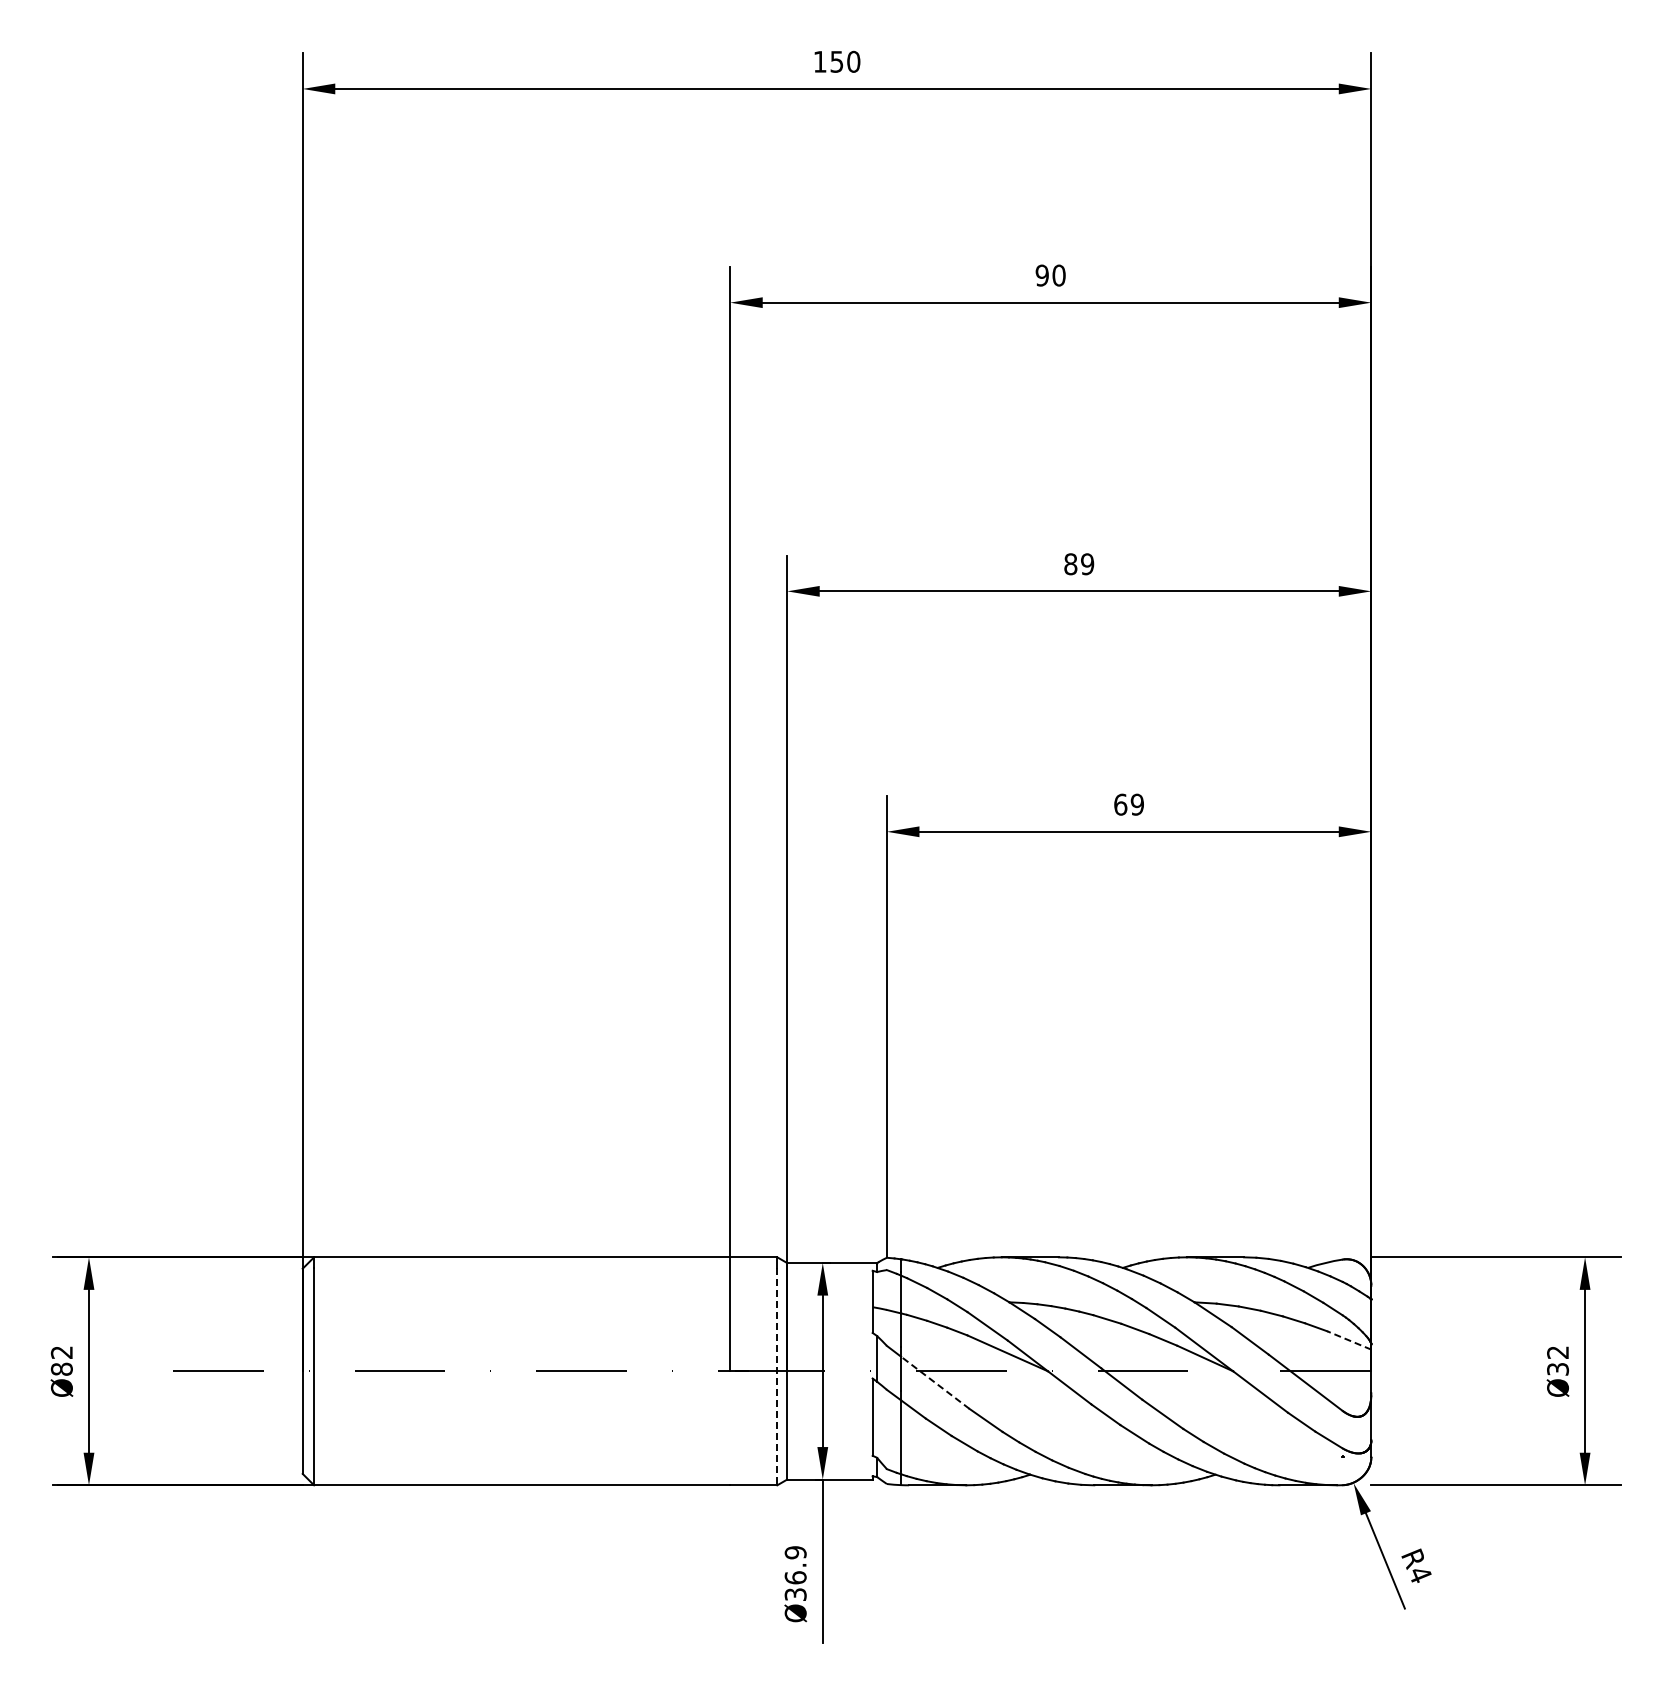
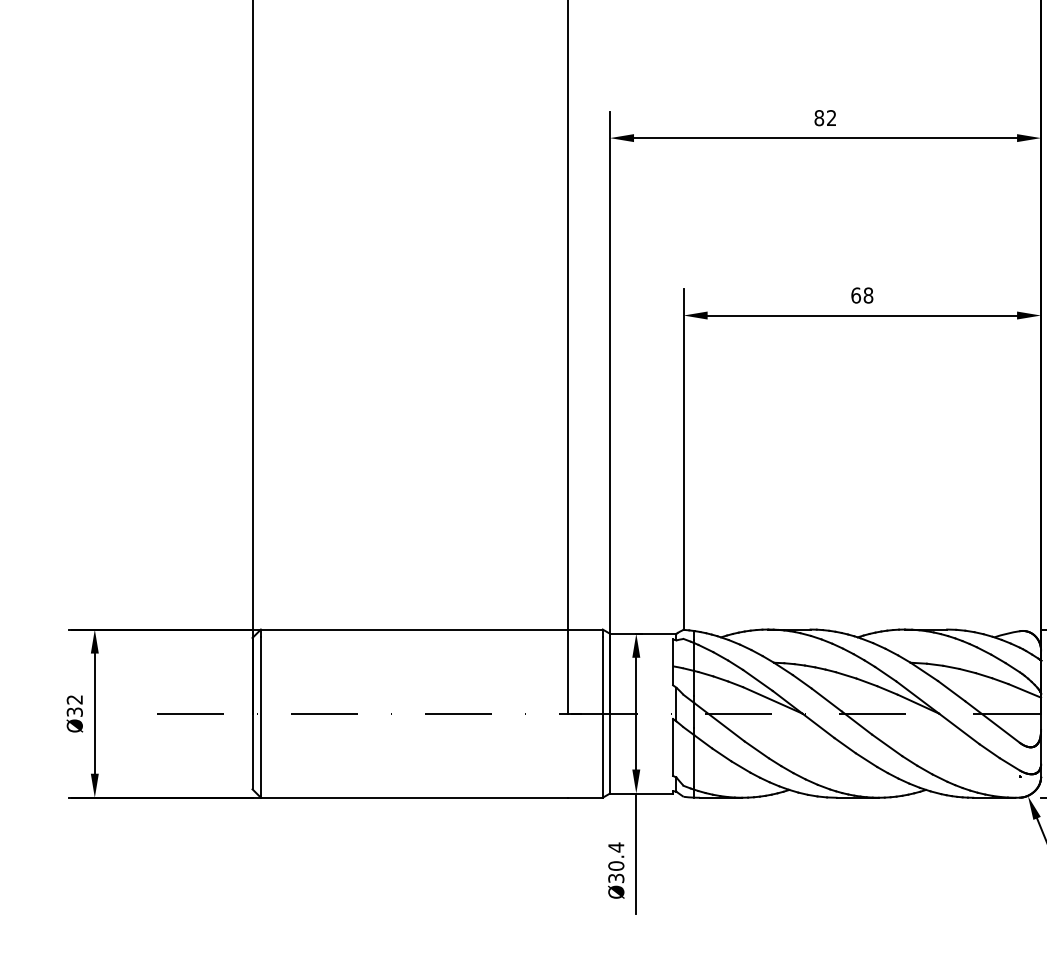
text: (1087, 564) -> (831, 118), 89 -> 82
text: (1137, 804) -> (868, 295), 69 -> 68
line: (1349, 1340) -> (1024, 690), dashed -> solid
text: (61, 1368) -> (74, 711), Ø82 -> Ø32
line: (777, 1376) -> (602, 717), dashed -> solid
line: (934, 1382) -> (718, 721), dashed -> solid
text: (795, 1564) -> (616, 856), Ø36.9 -> Ø30.4

